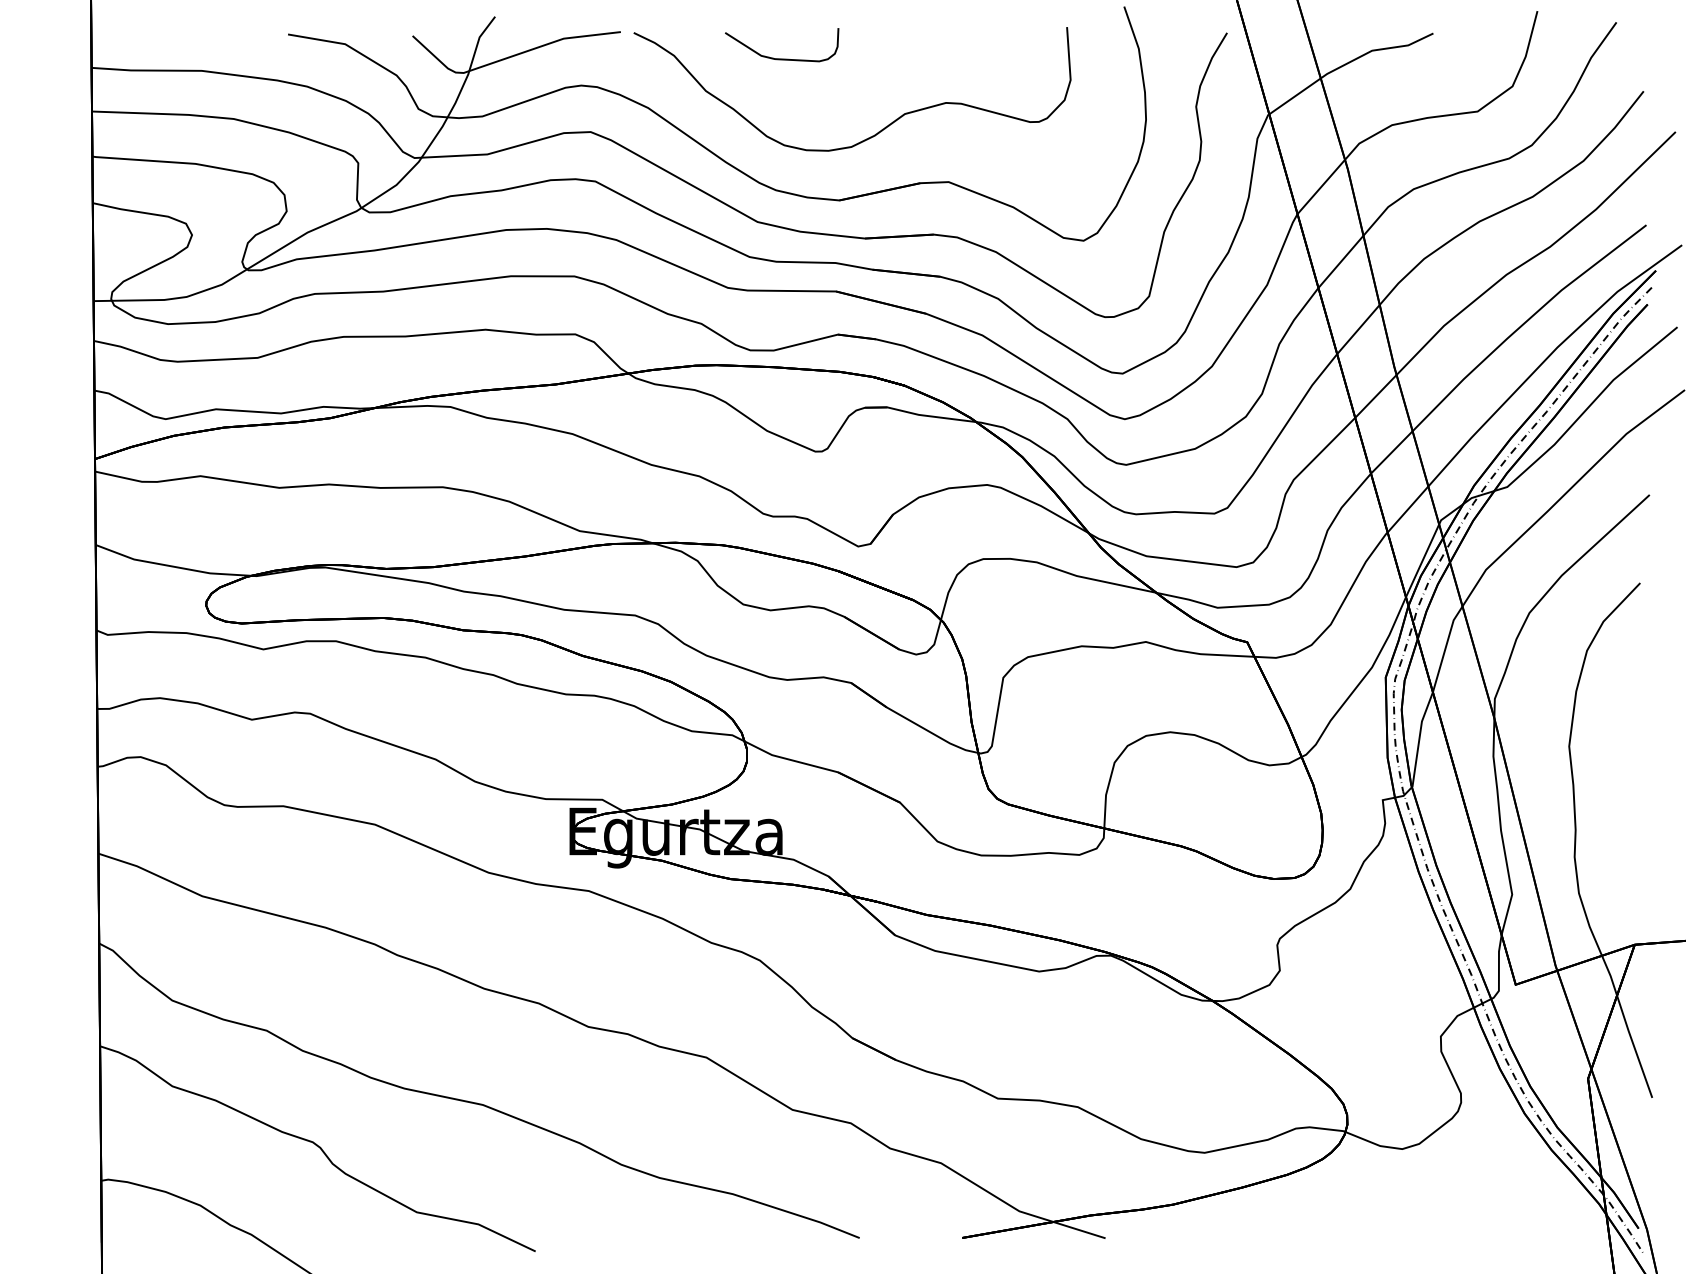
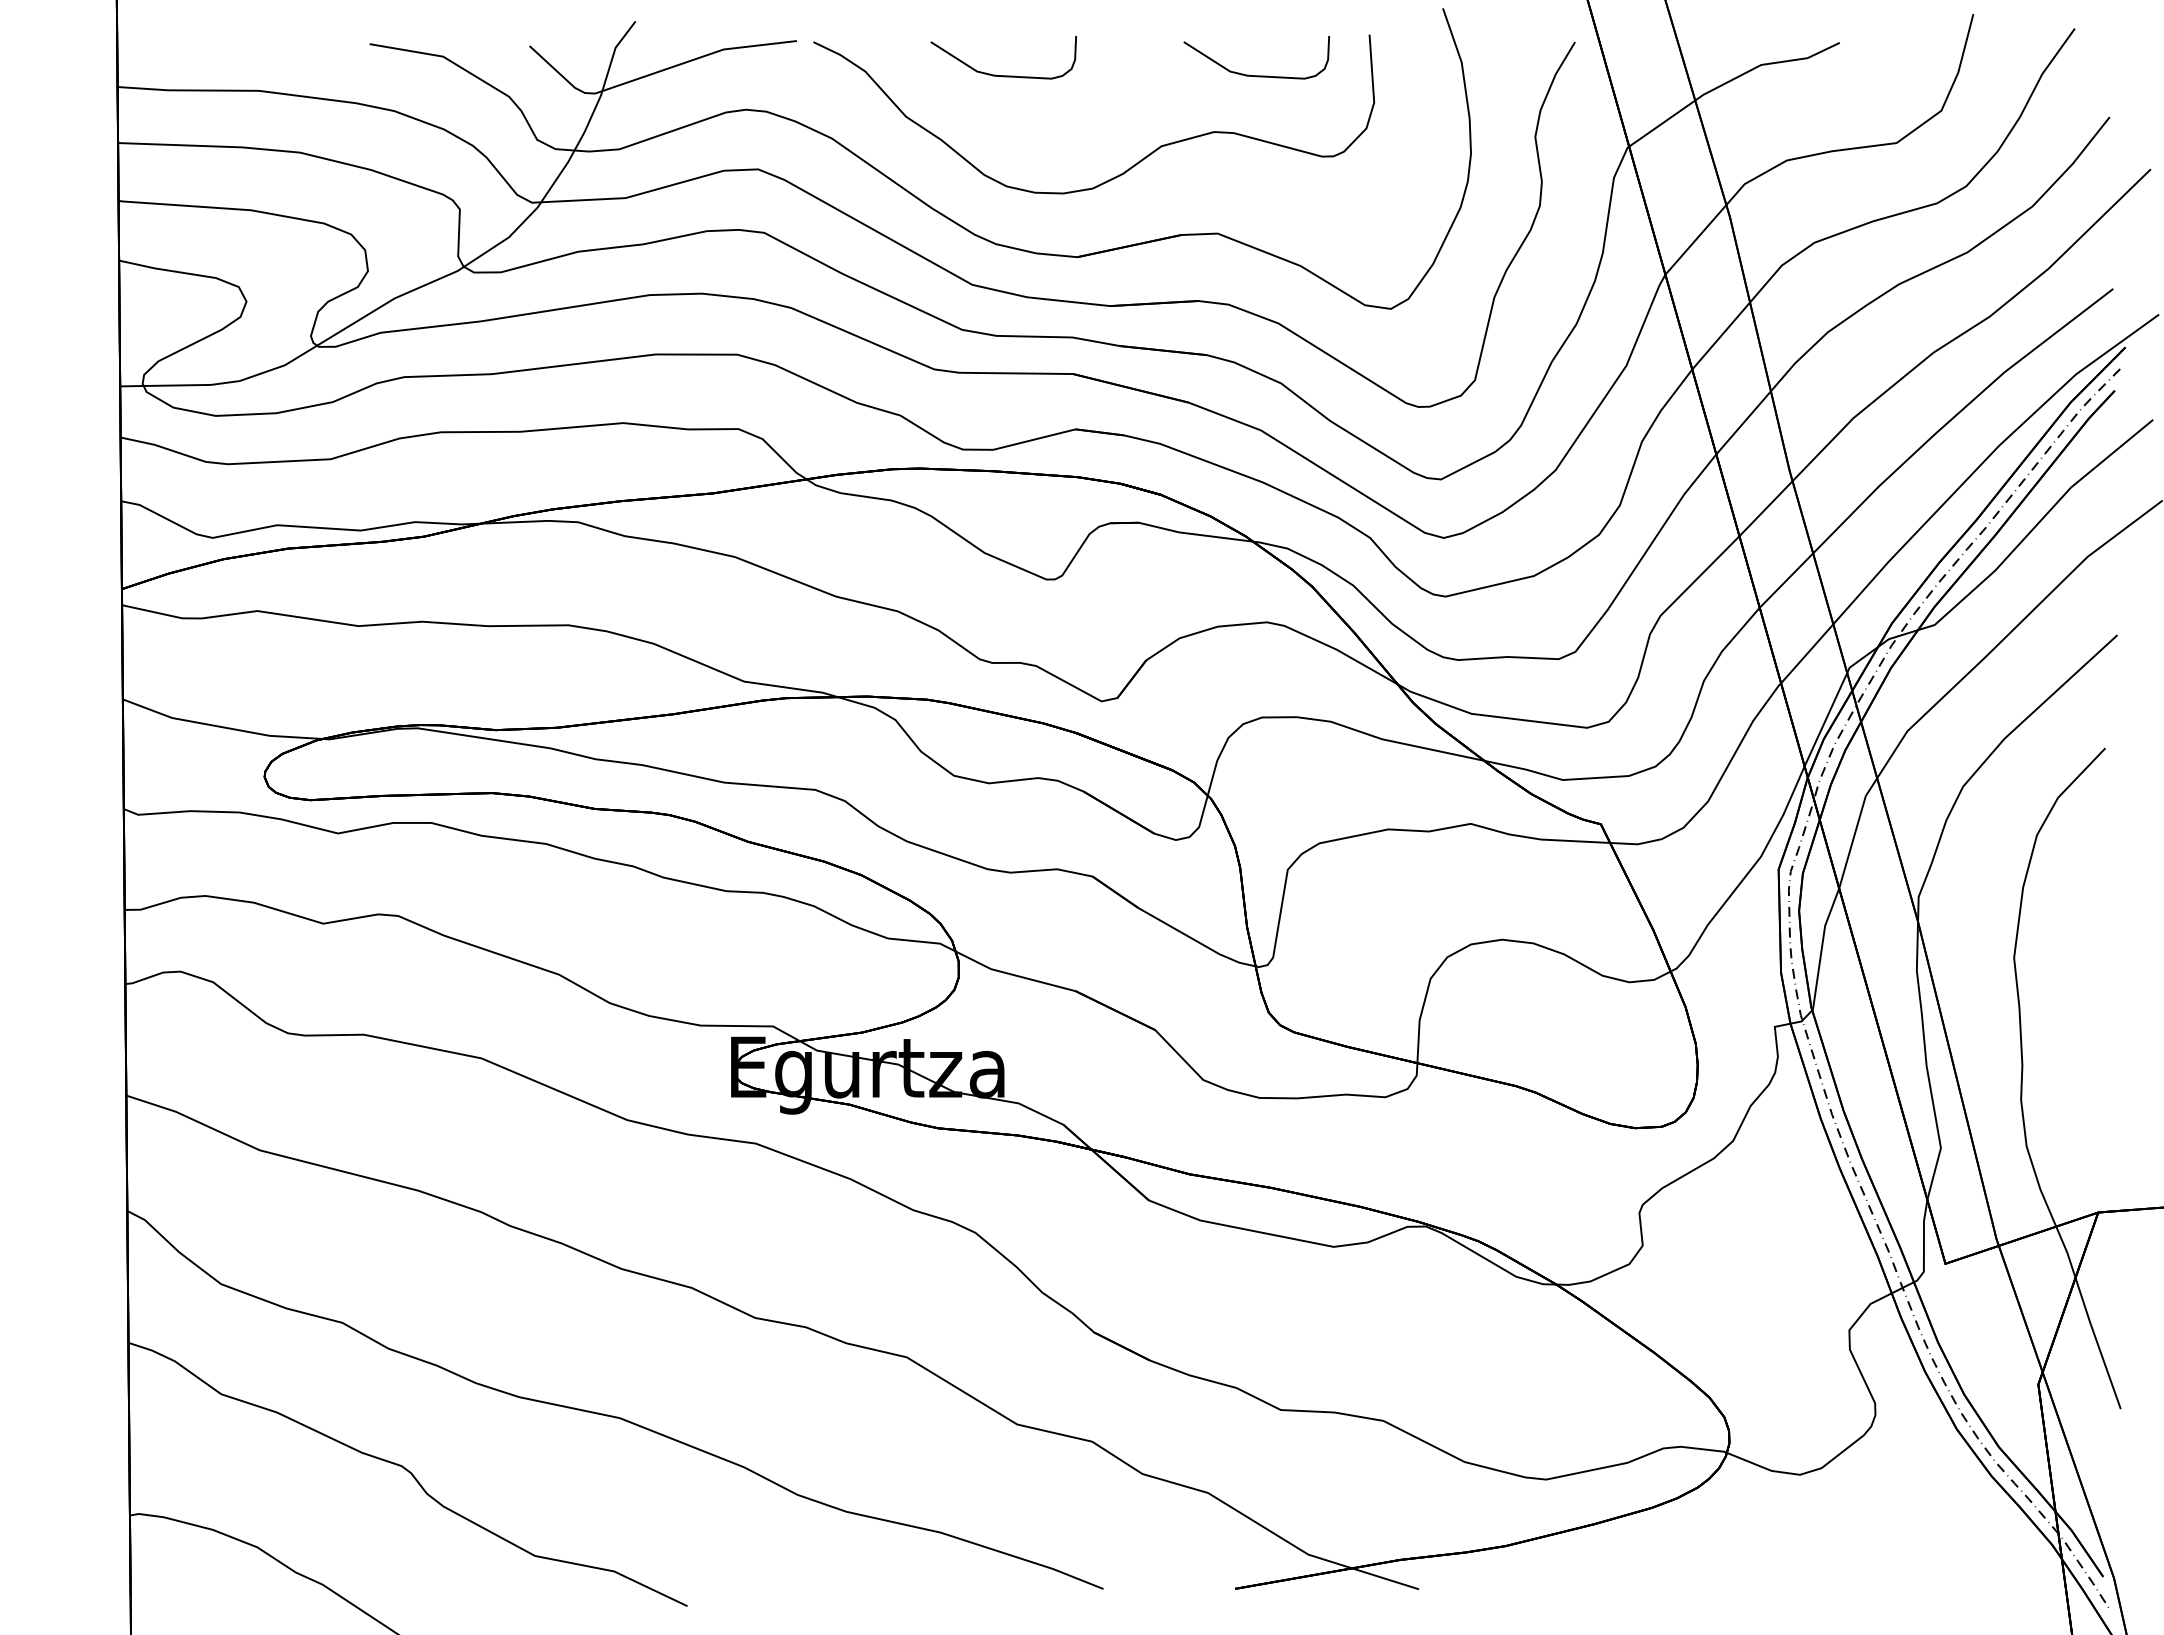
curve: (978, 58) -> (1256, 75), added

